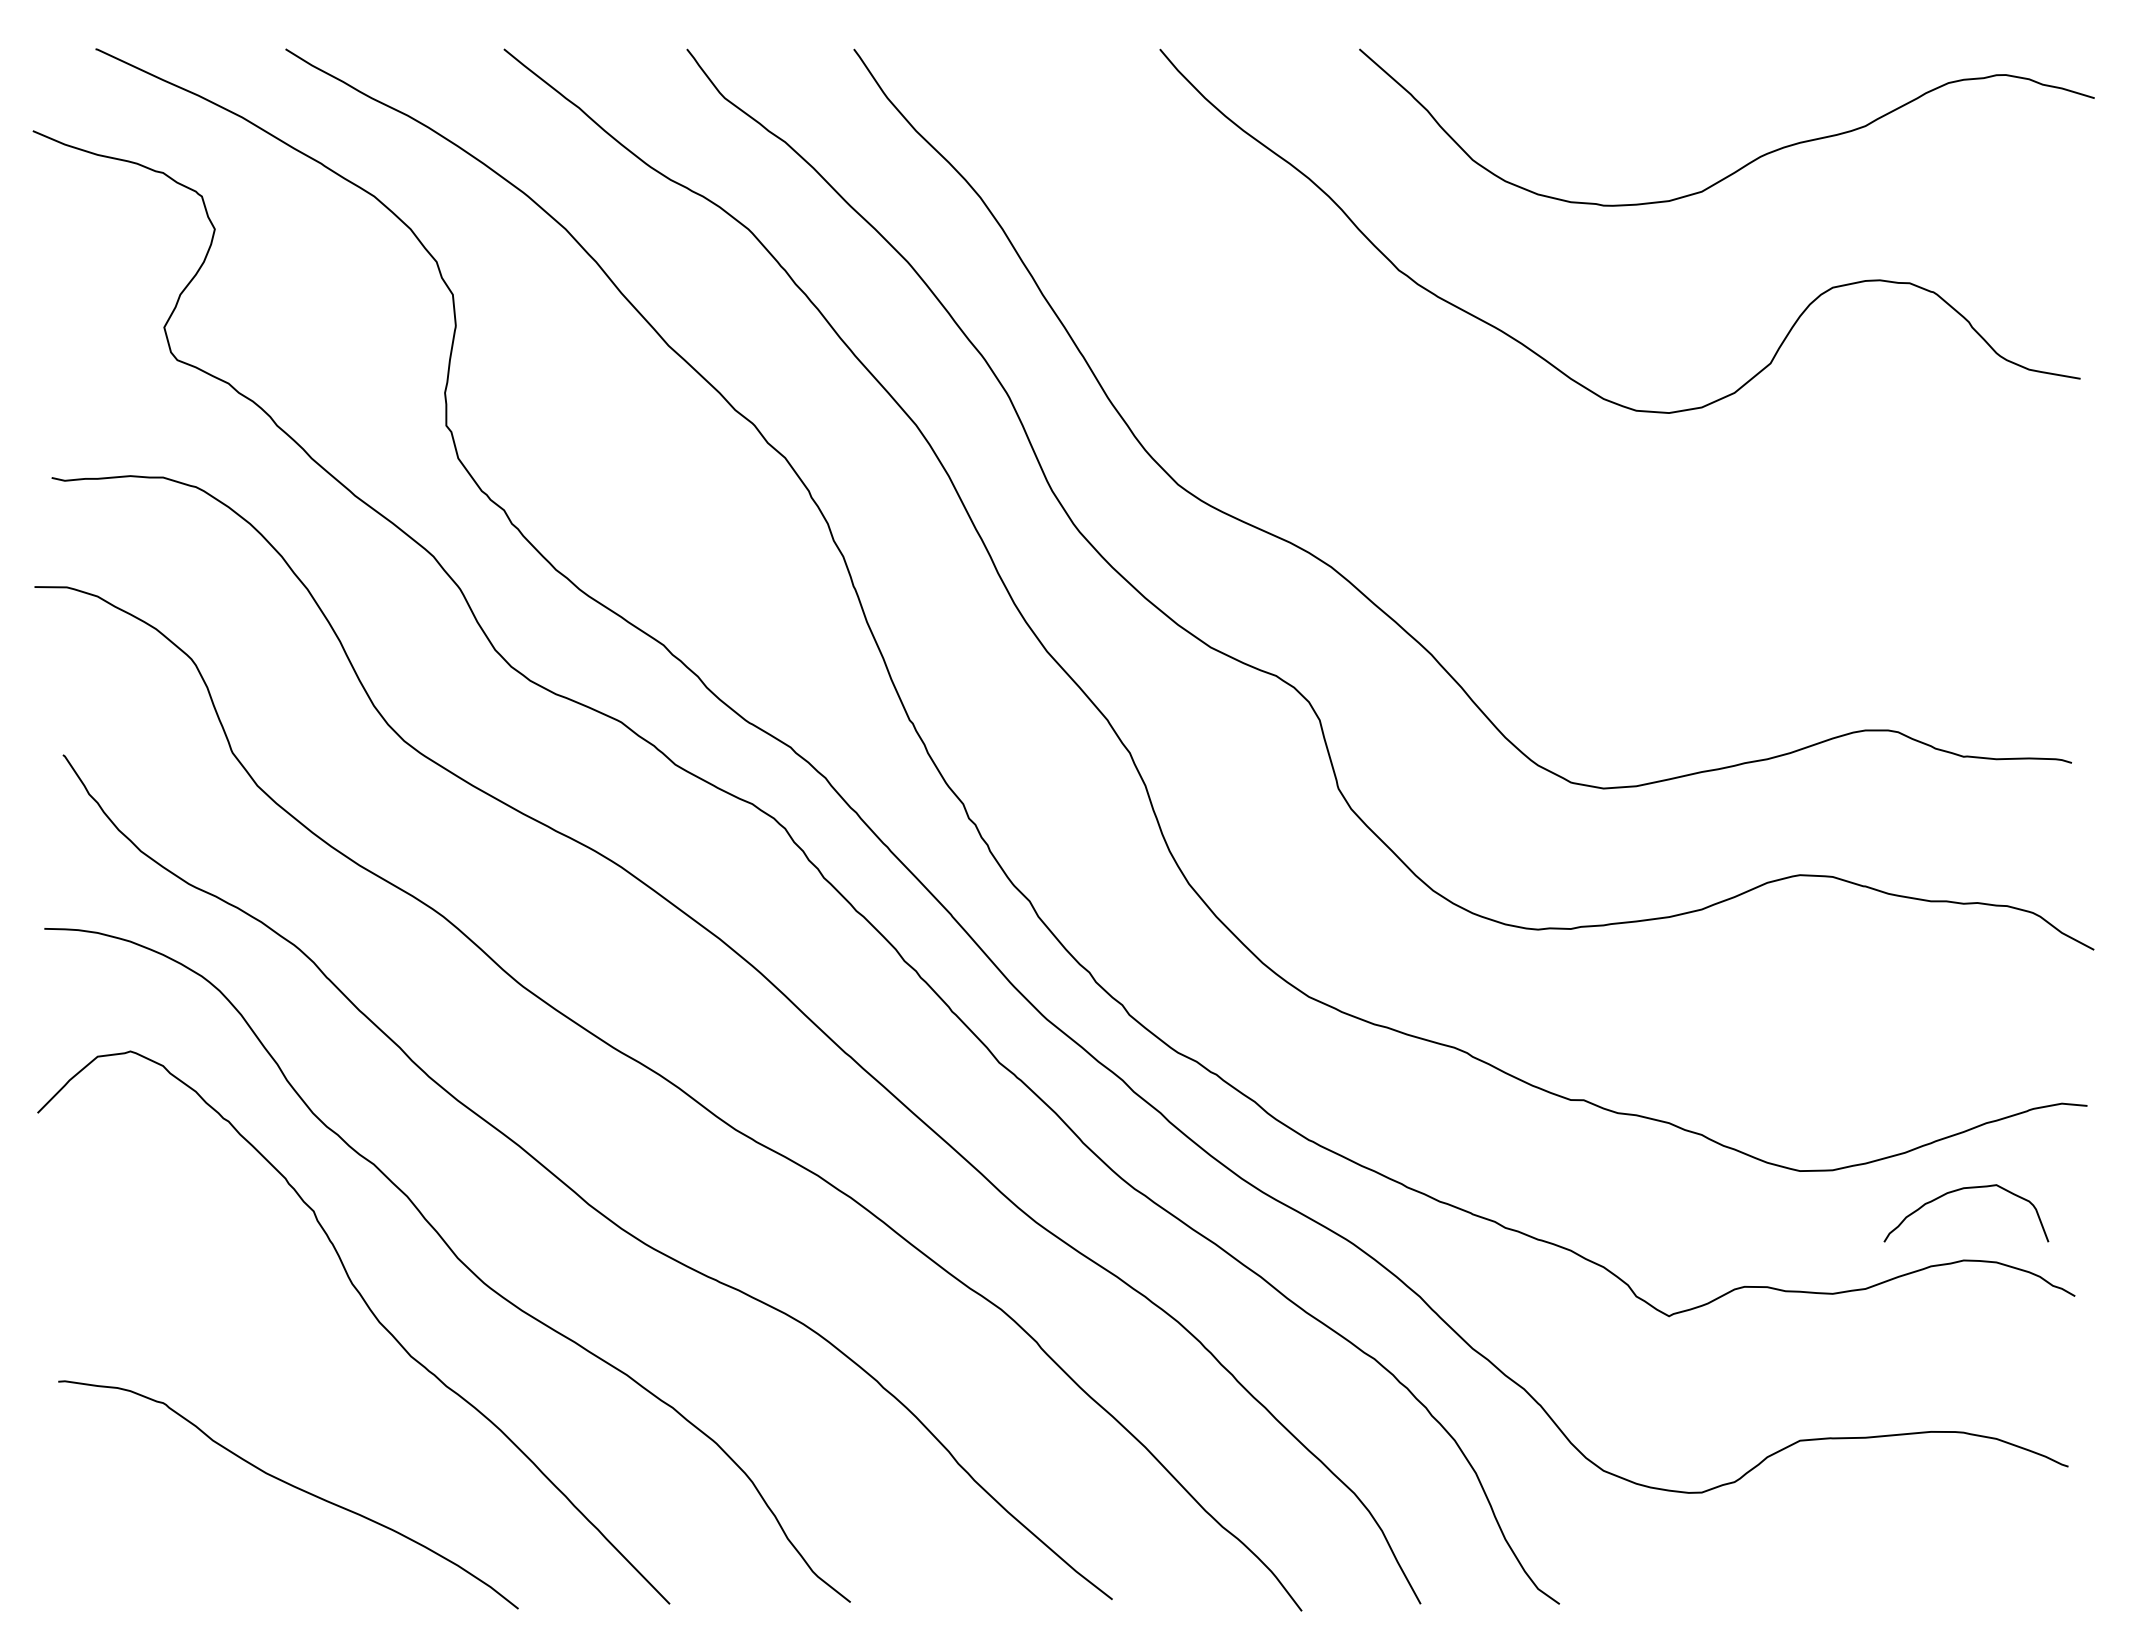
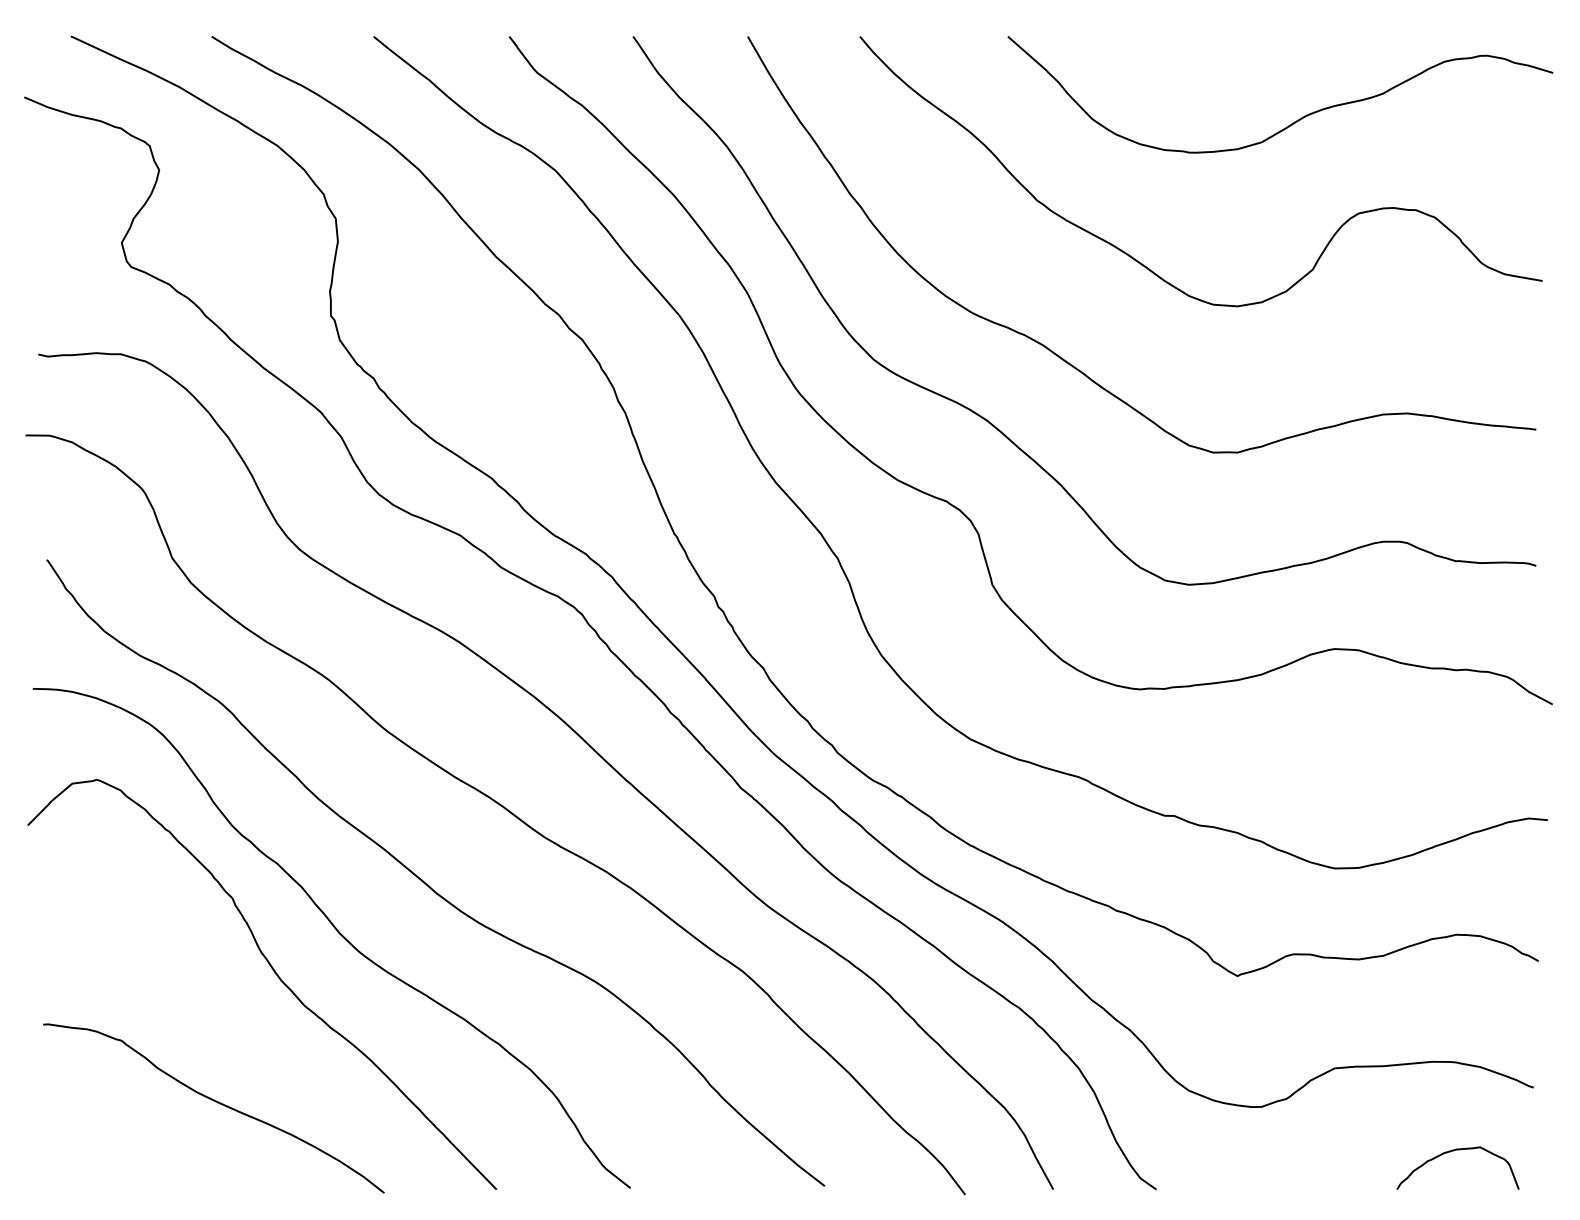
curve: (1428, 479) -> (1059, 355), added
curve: (1960, 1190) -> (1453, 1151), moved

